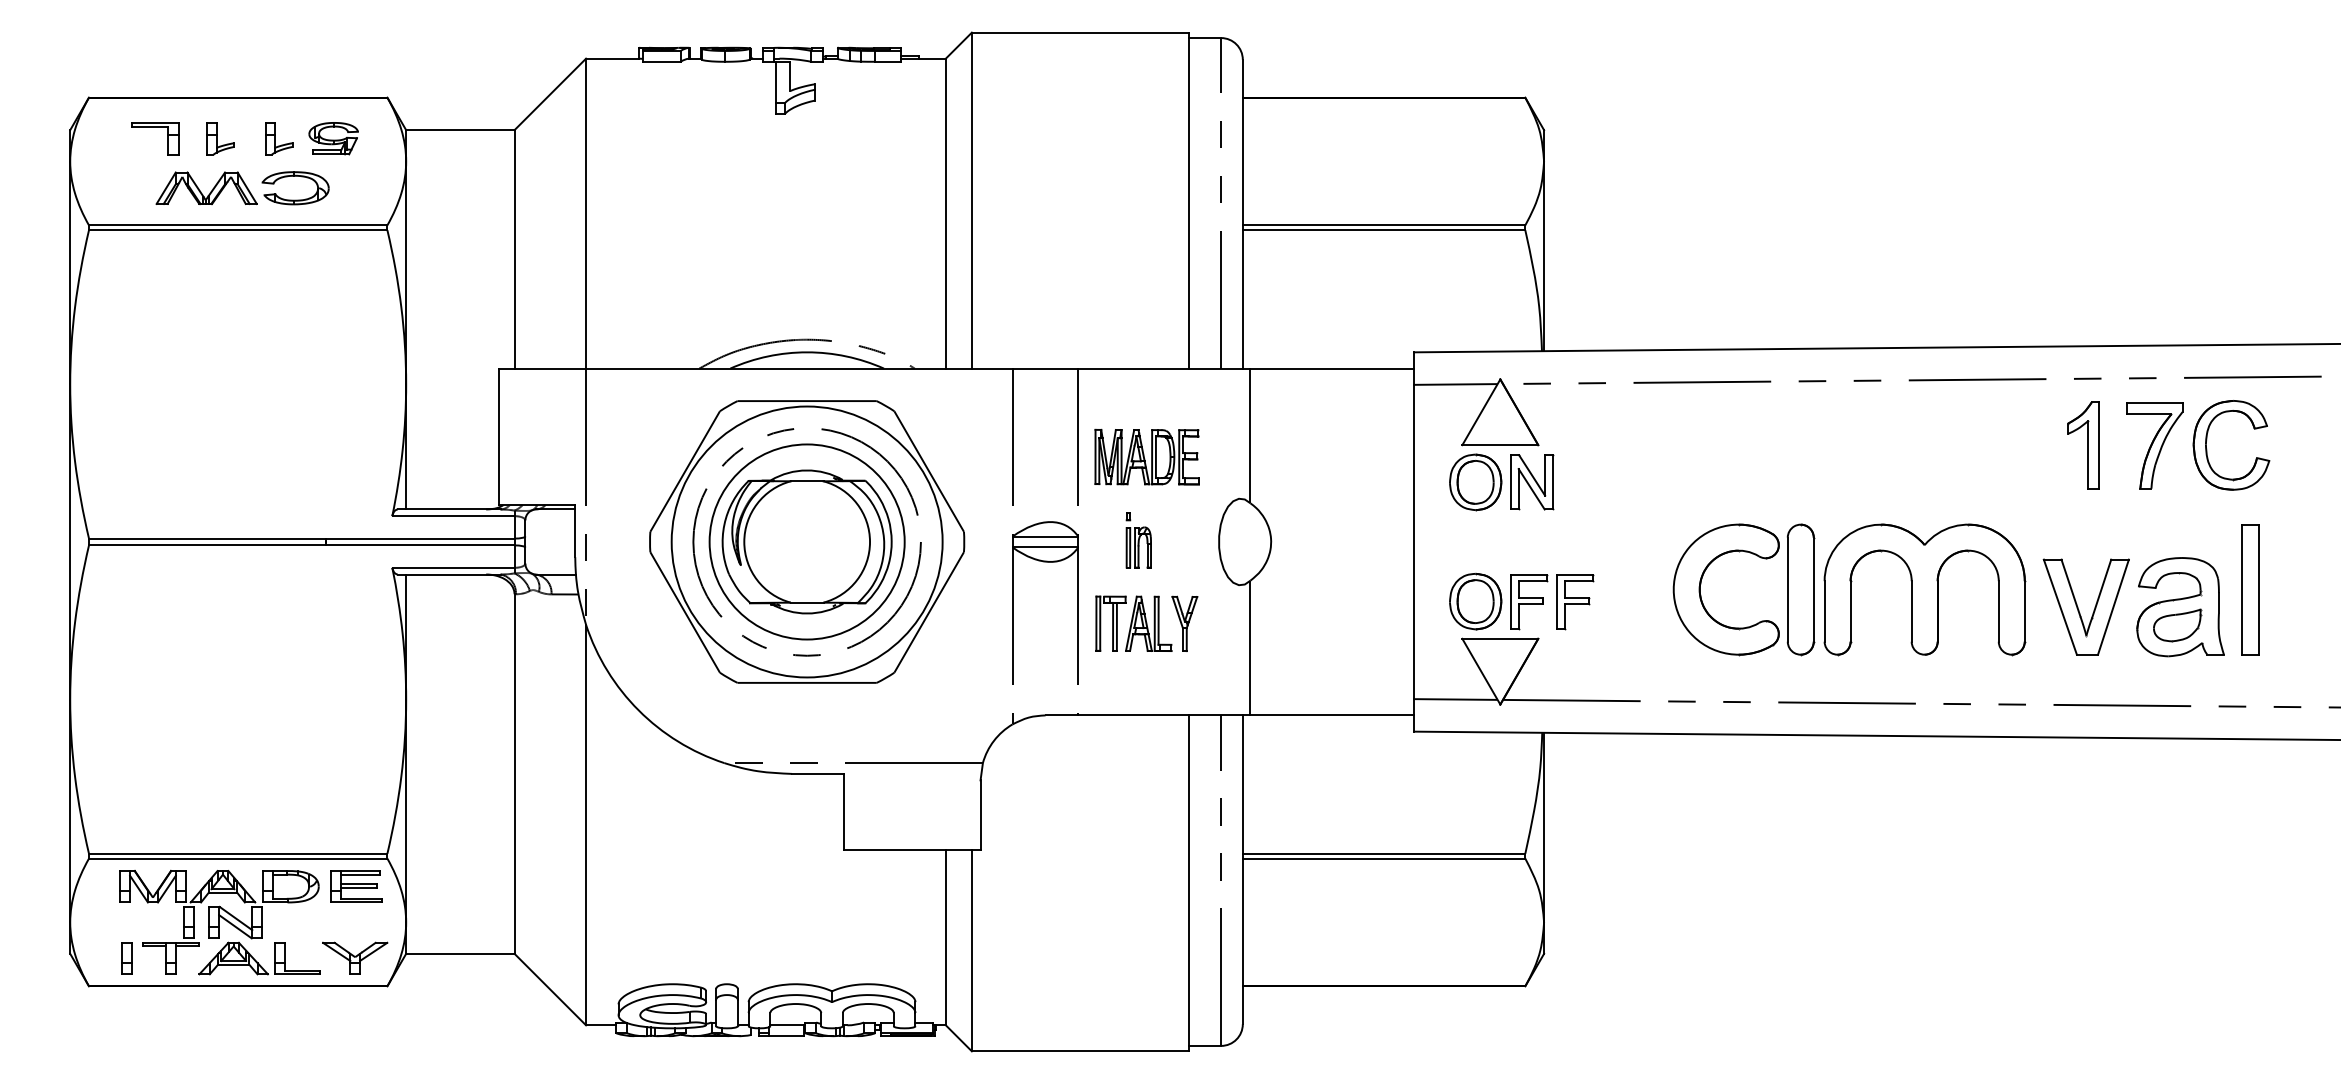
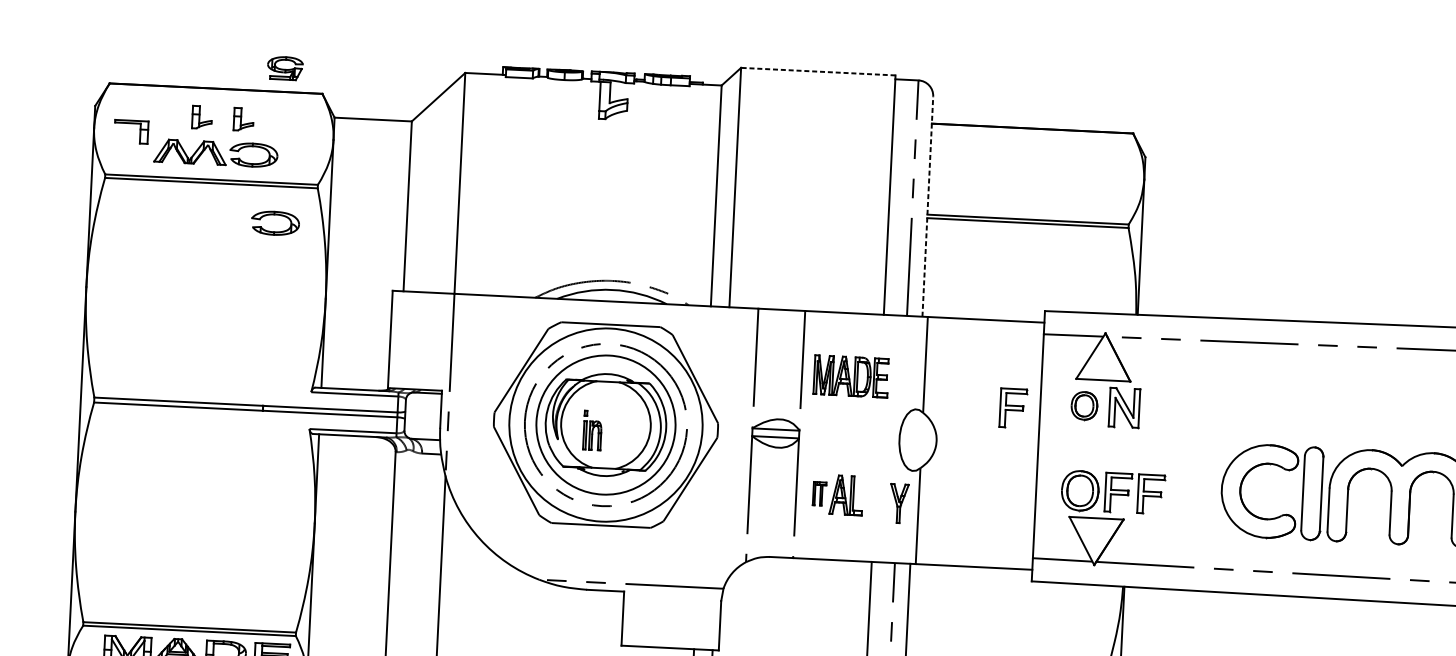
line: (1079, 32) -> (817, 71), solid -> dashed
part: (155, 127) -> (131, 123), moved
part: (333, 138) -> (285, 68), moved
line: (1242, 213) -> (927, 206), solid -> dashed
part: (330, 293) -> (275, 231), added
part: (1475, 482) -> (1084, 405), size x0.7
part: (1376, 491) -> (1013, 408), added
part: (1138, 540) -> (592, 430), moved
part: (1110, 623) -> (819, 493), size x0.6
part: (1184, 623) -> (898, 503), moved

